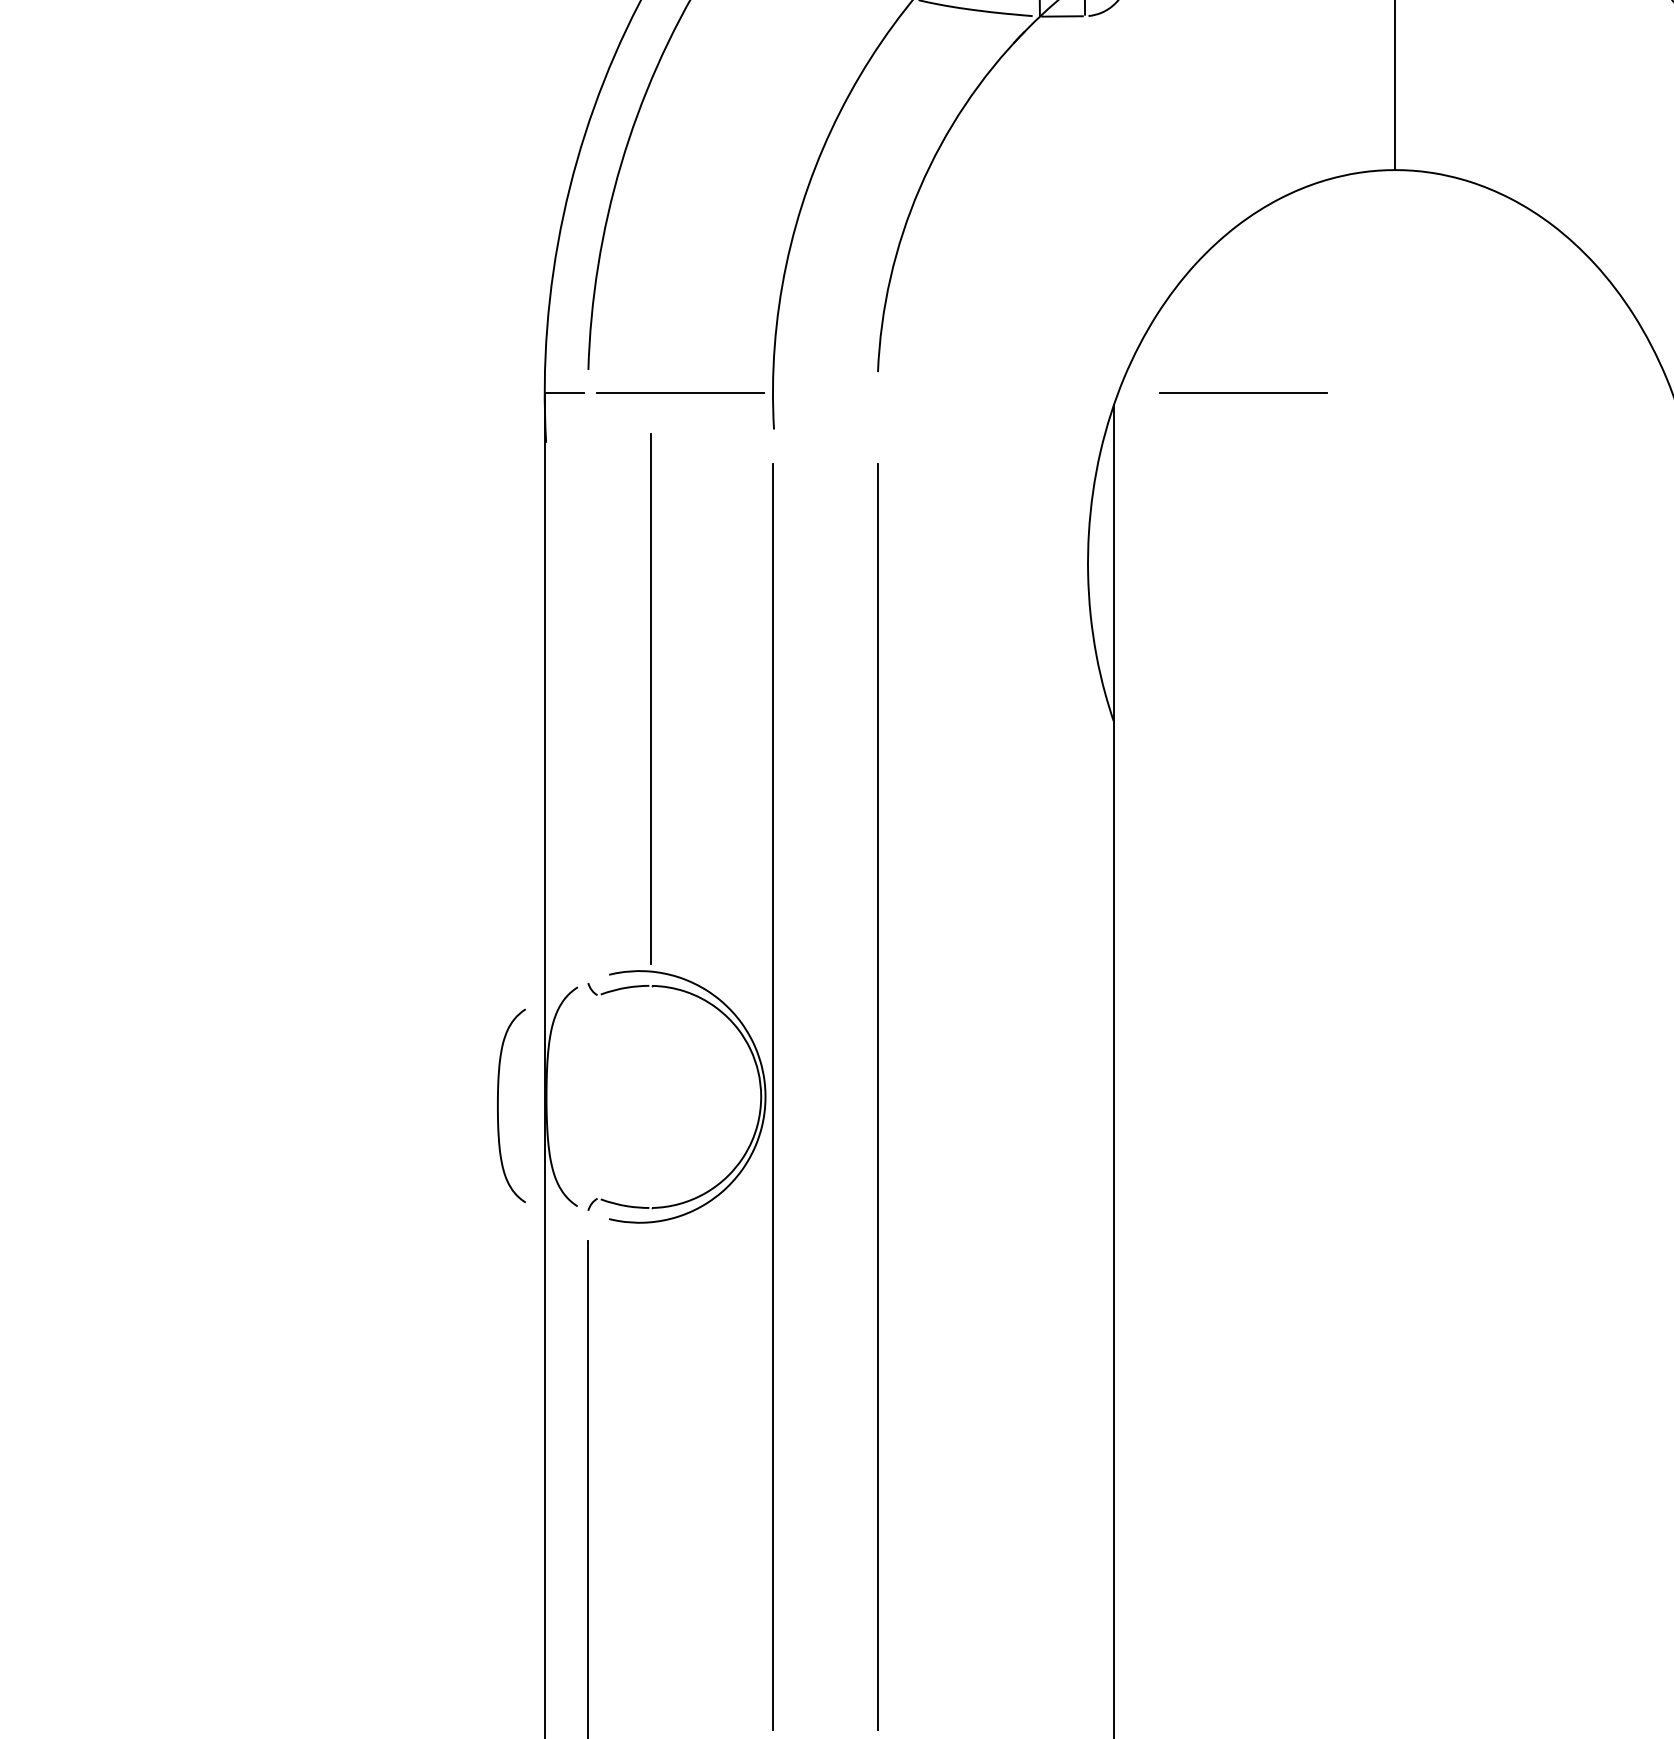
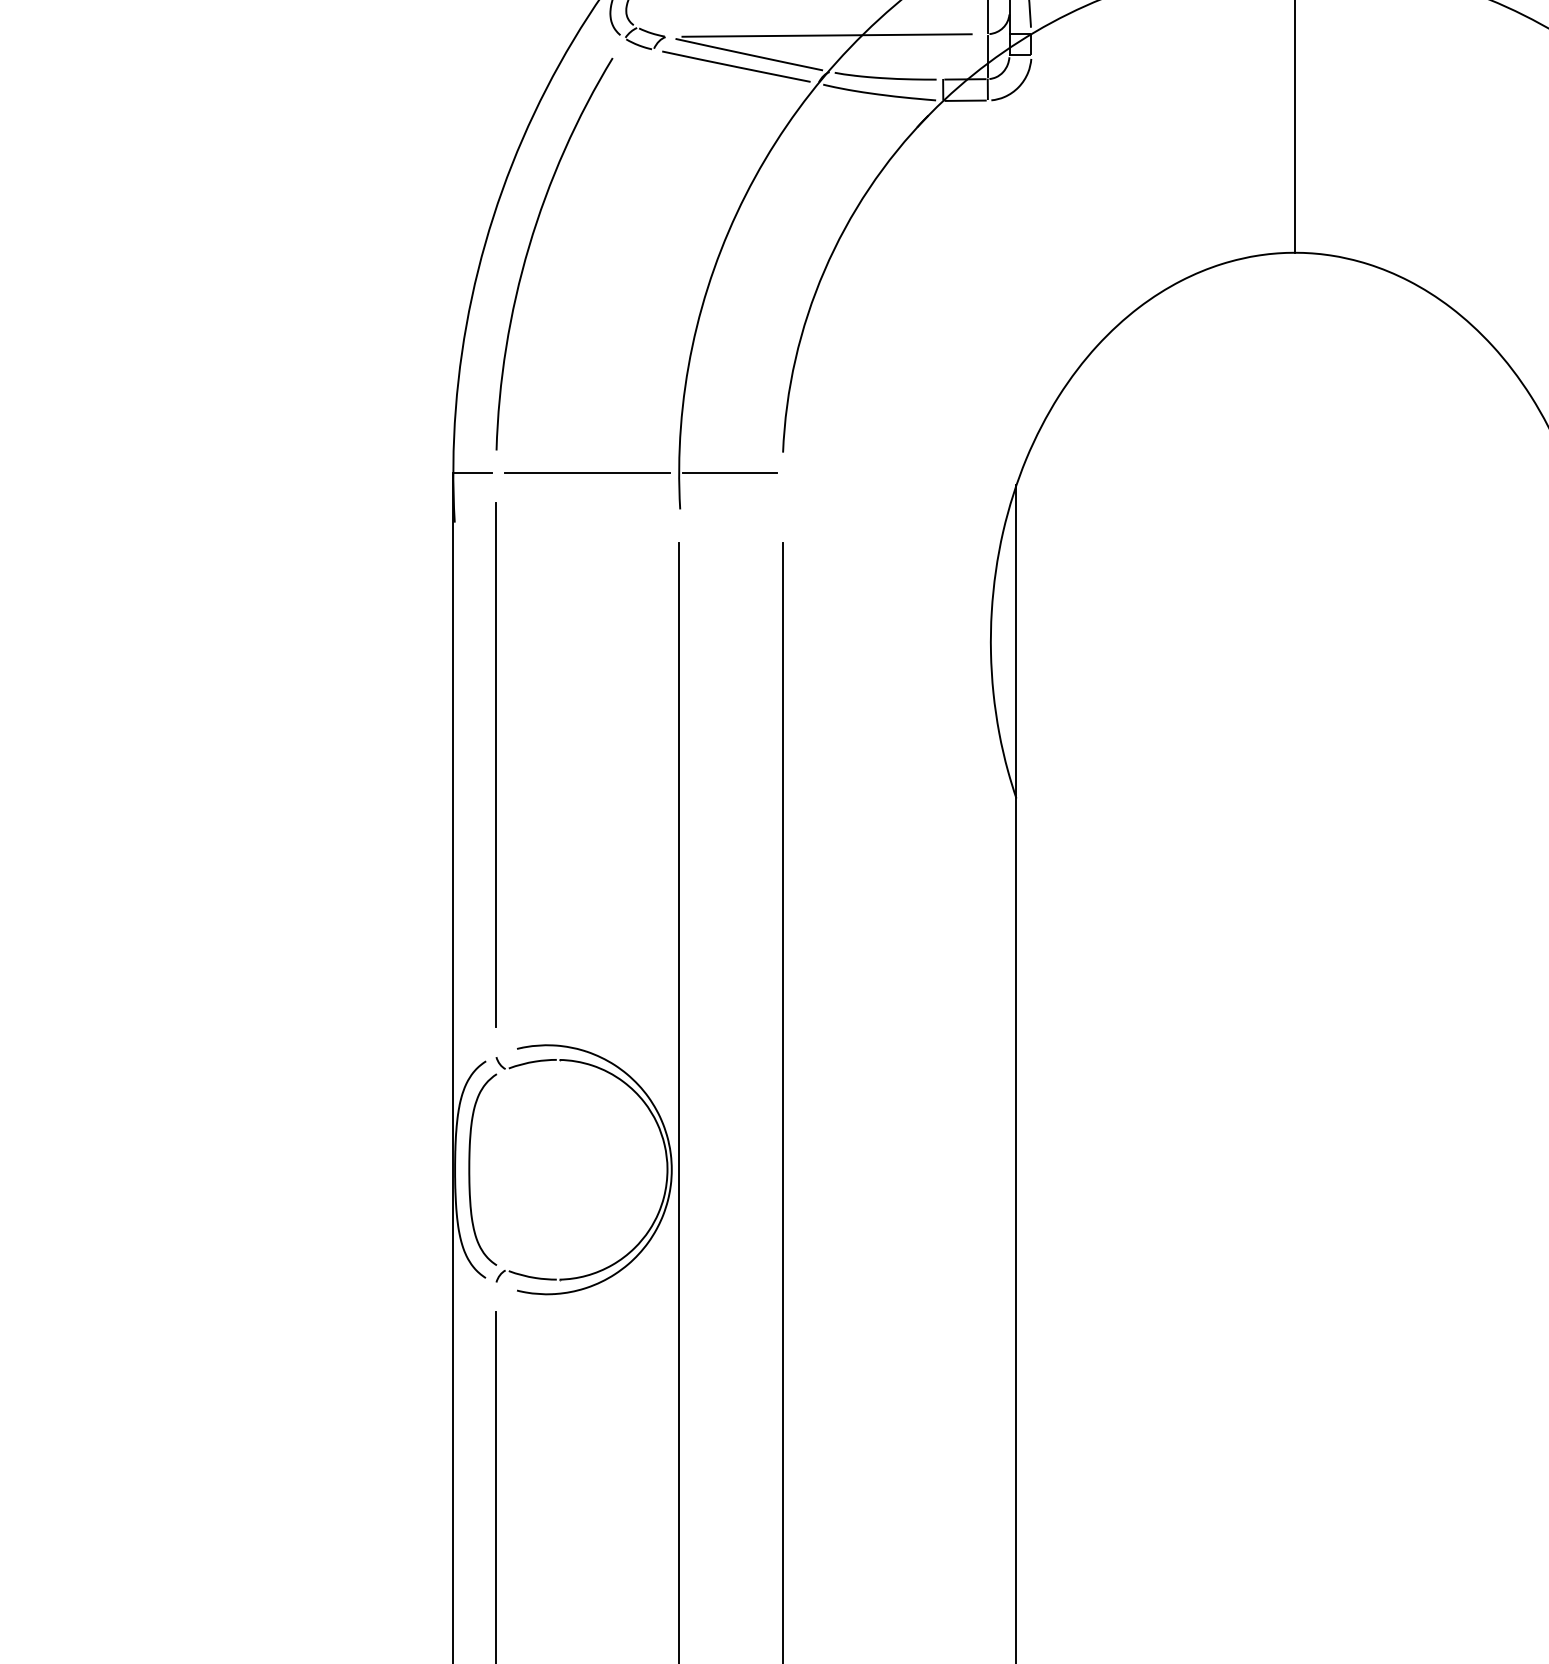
line: (1243, 392) -> (1144, 472), removed
line: (824, 393) -> (730, 473), added
line: (650, 698) -> (495, 764), moved
curve: (498, 1105) -> (469, 1169), moved

